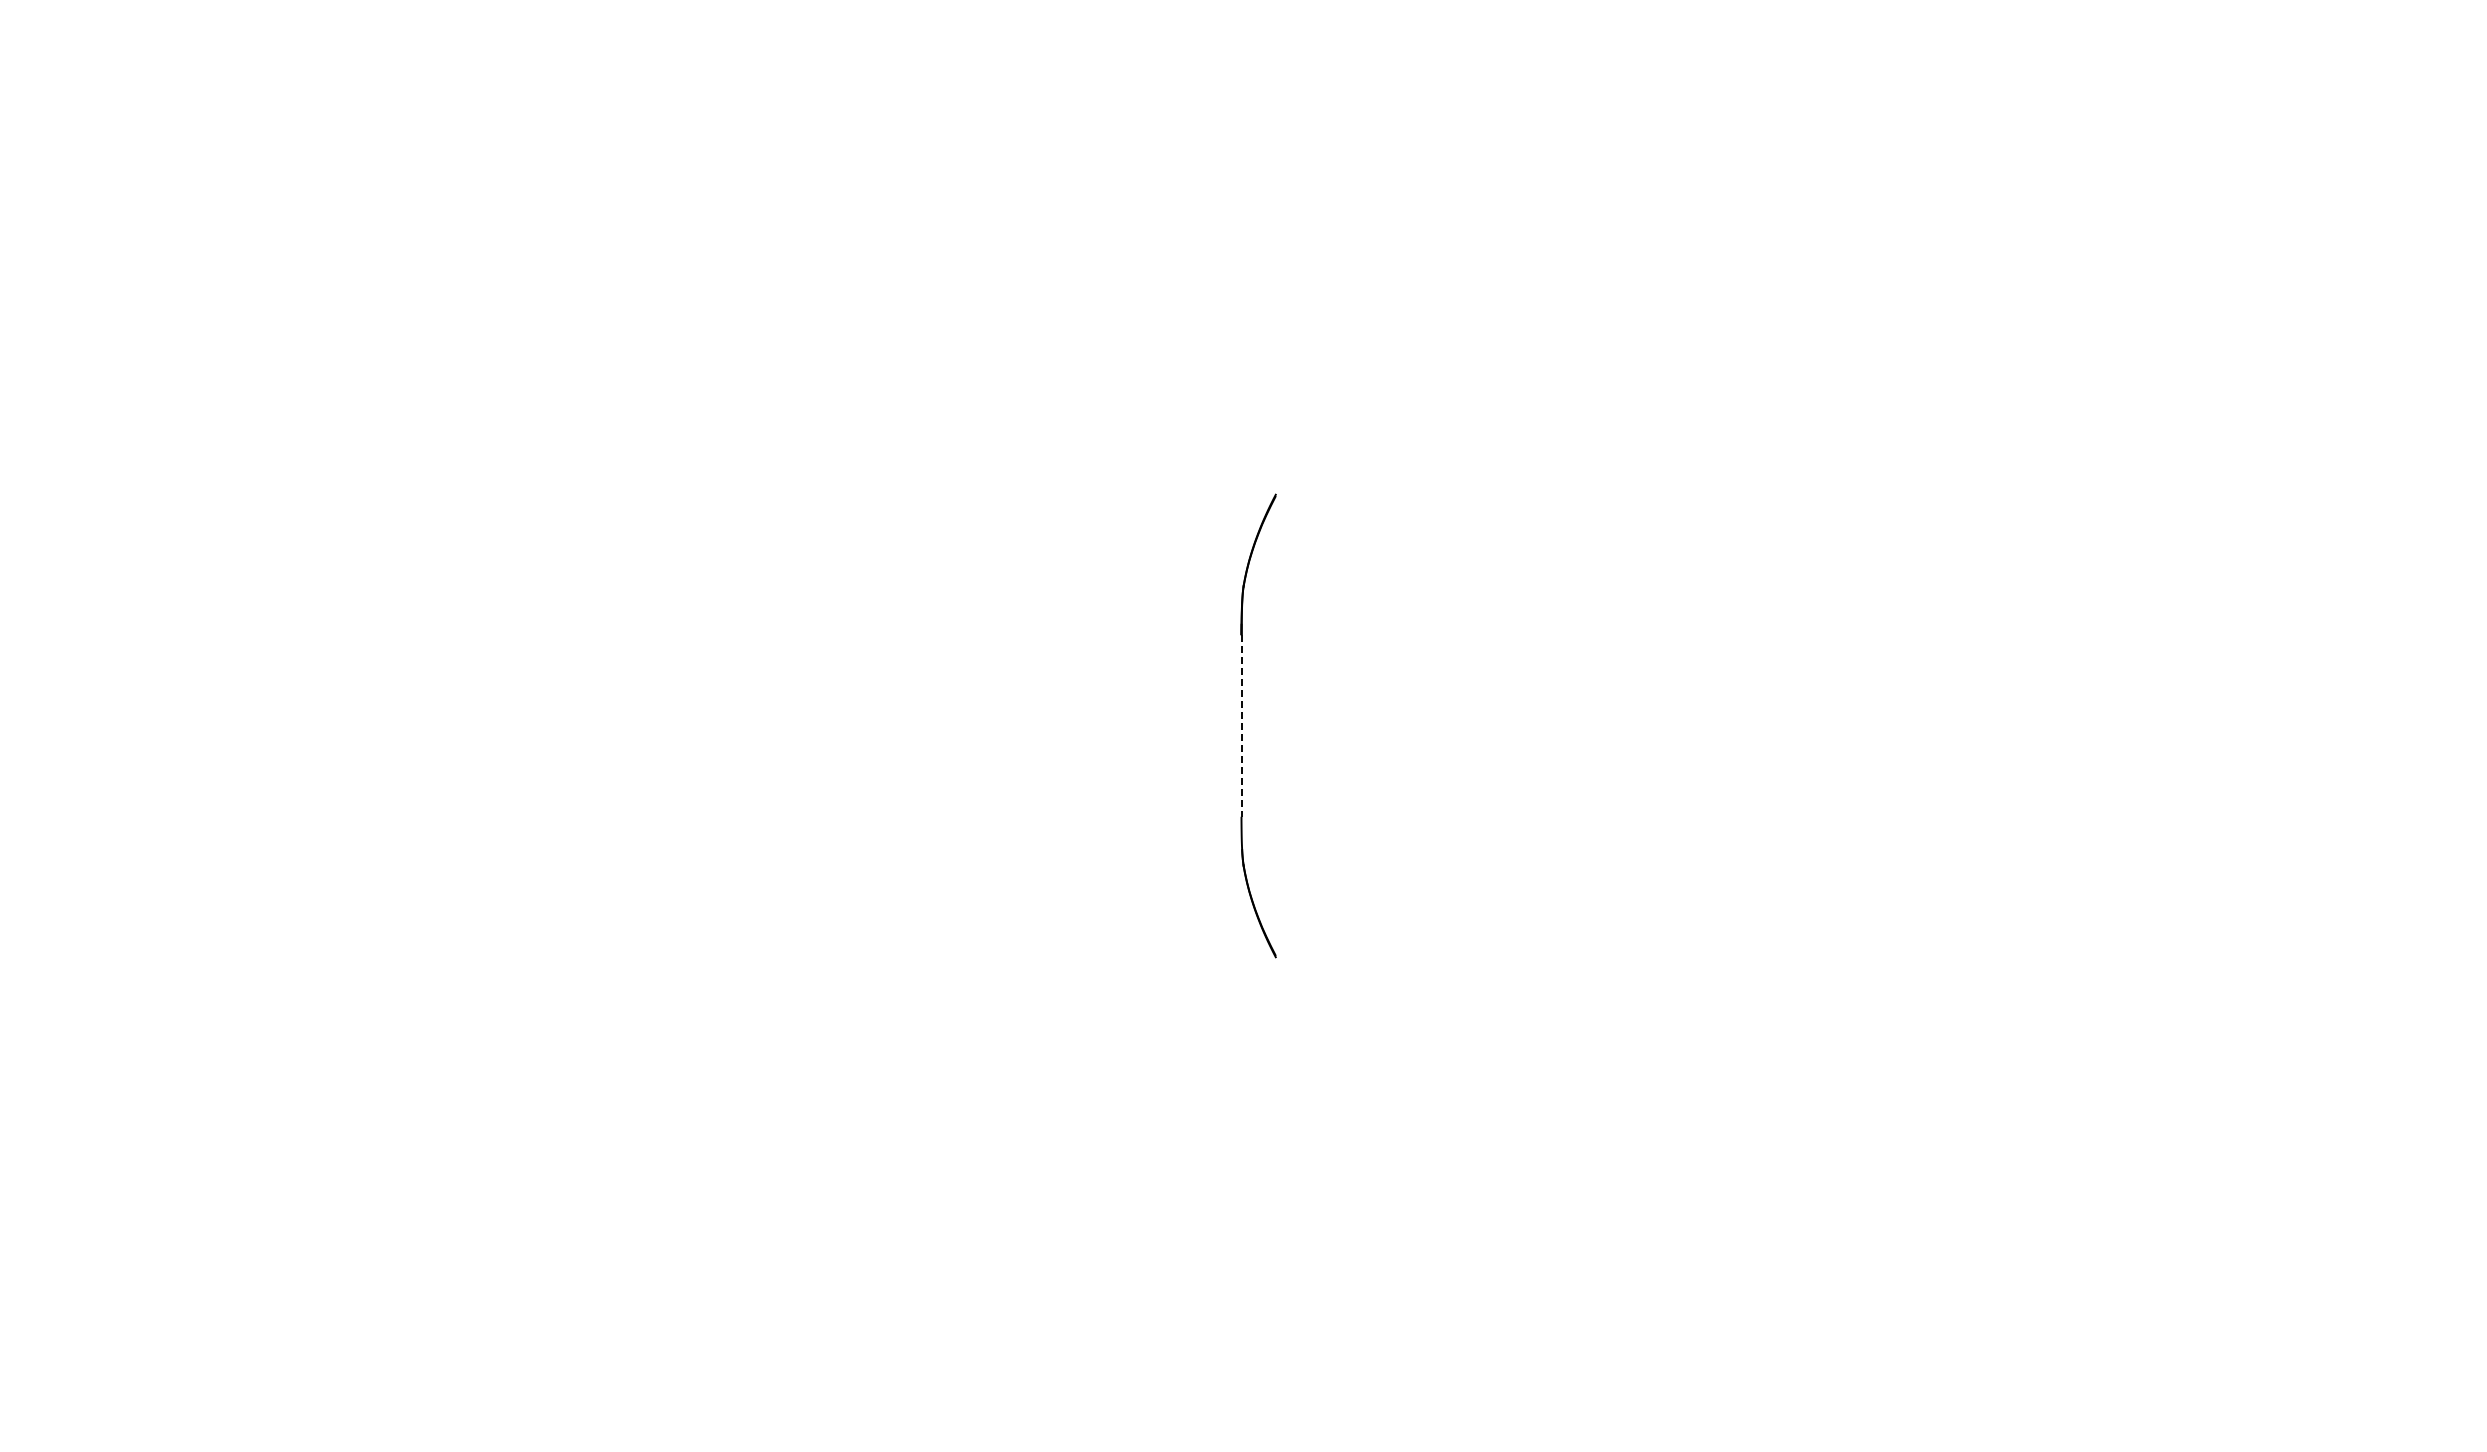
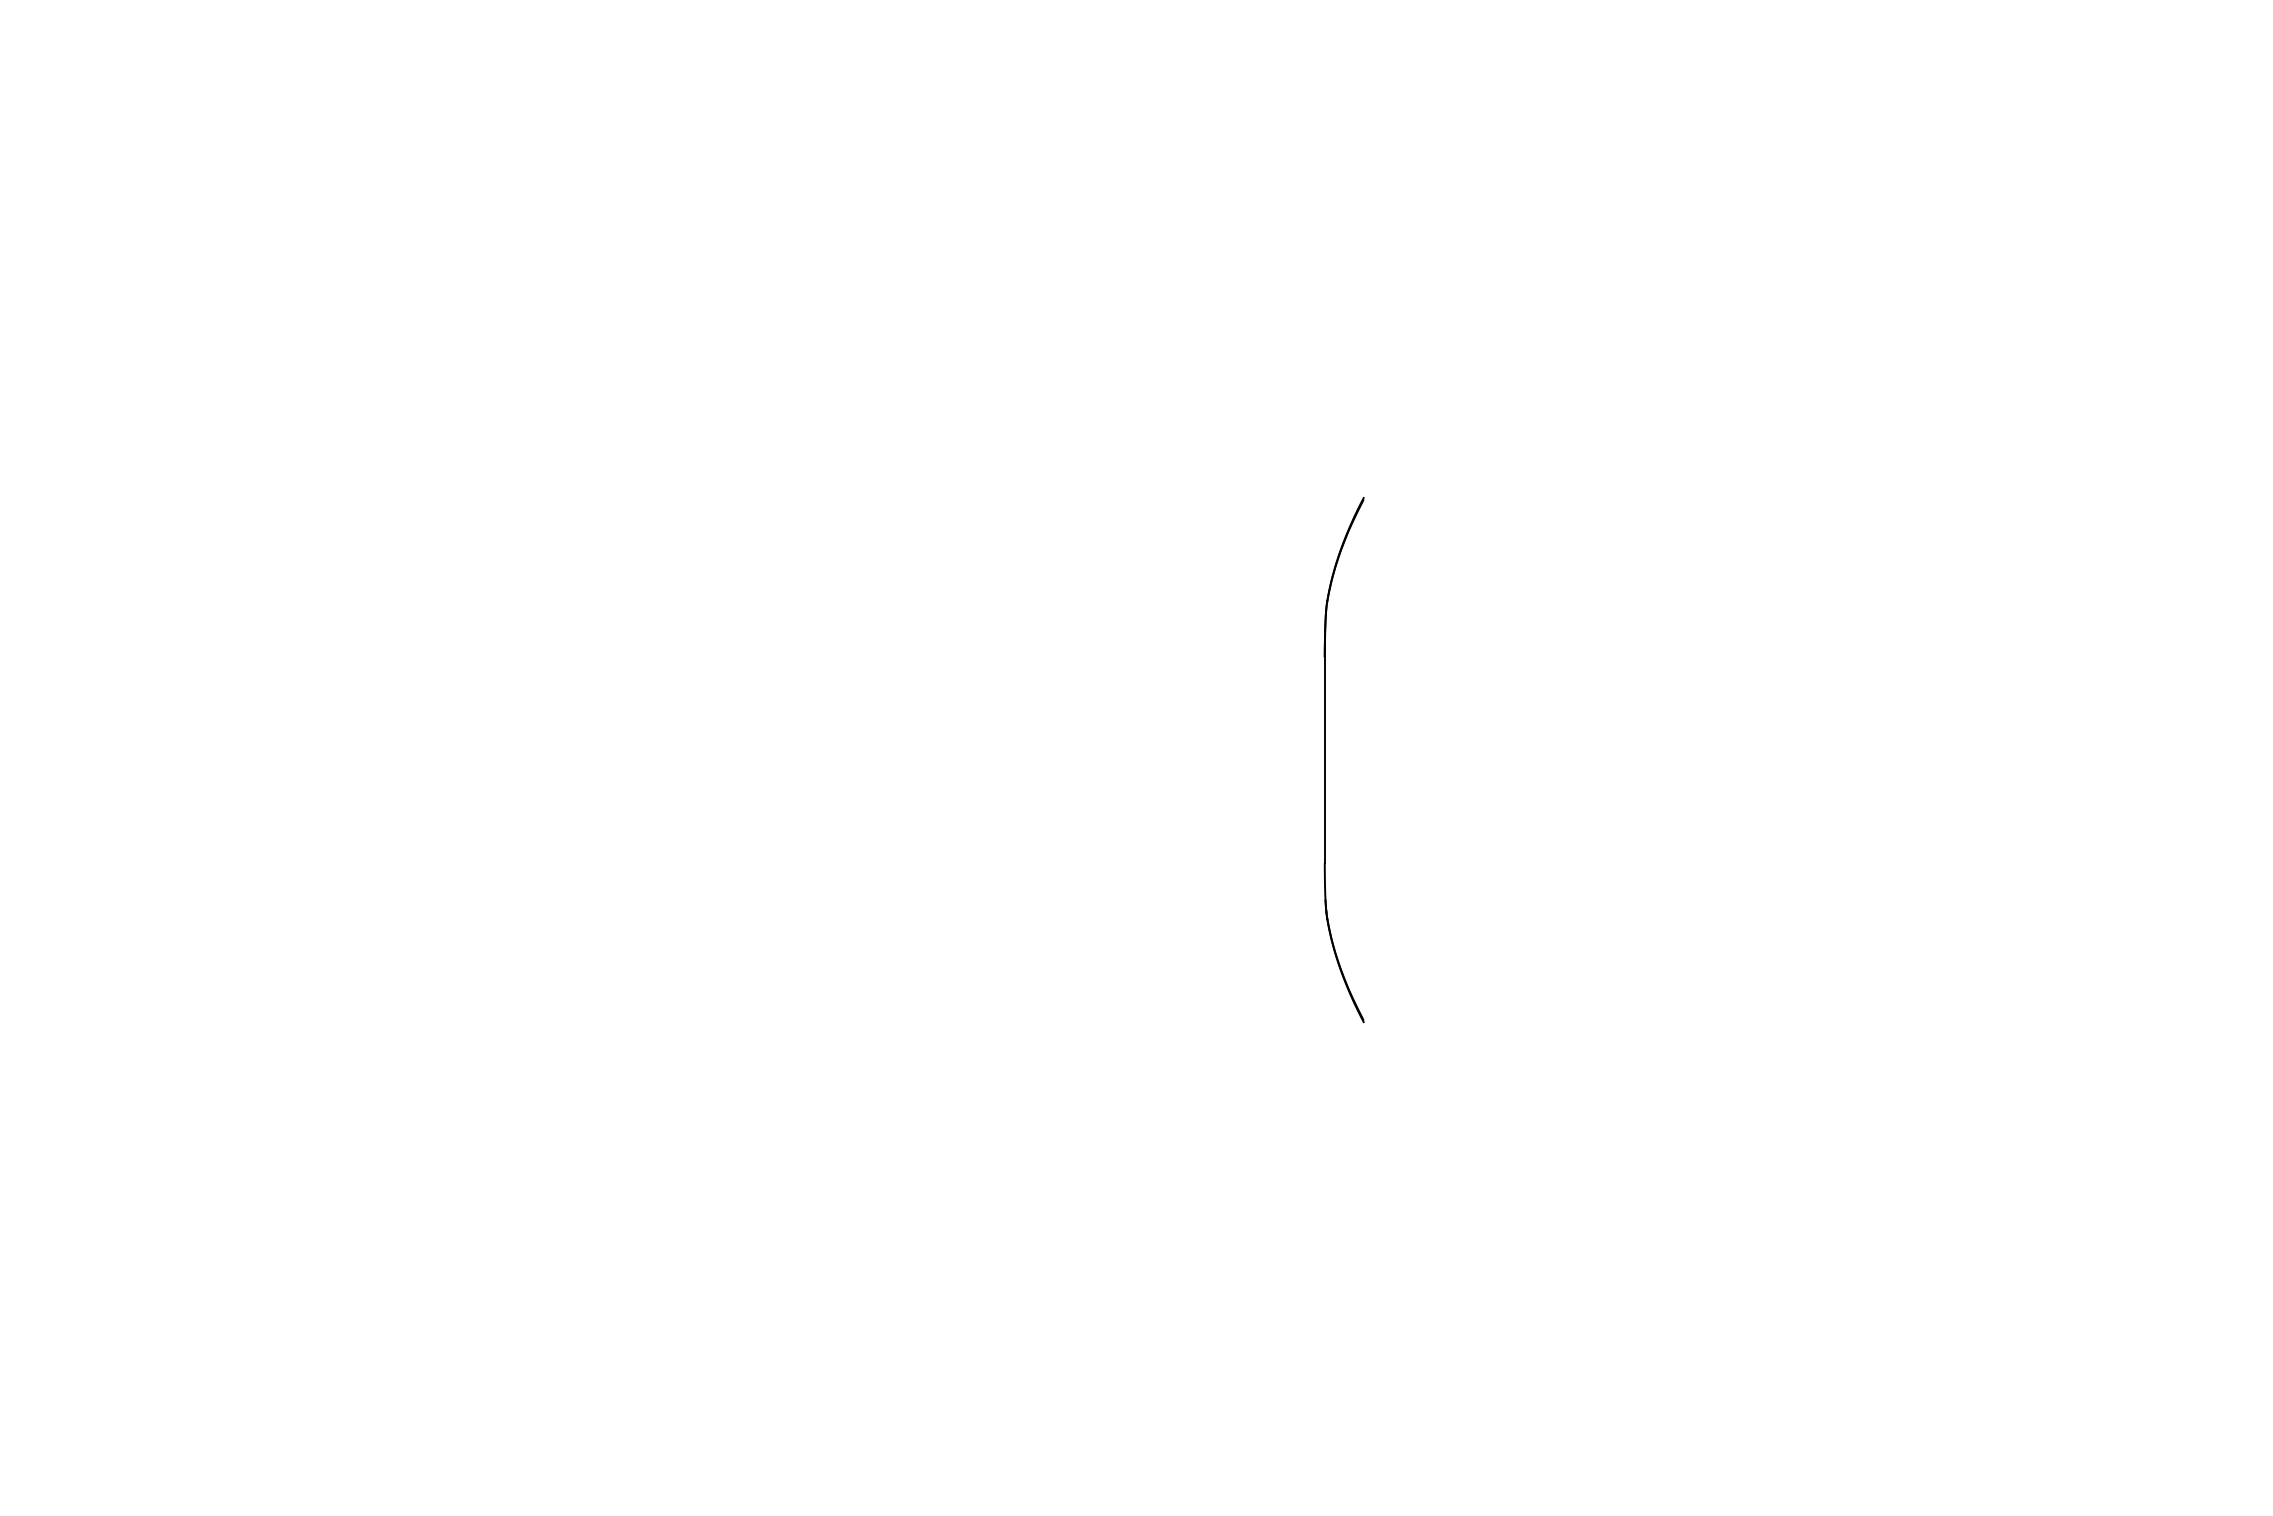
line: (1241, 725) -> (1324, 759), dashed -> solid

